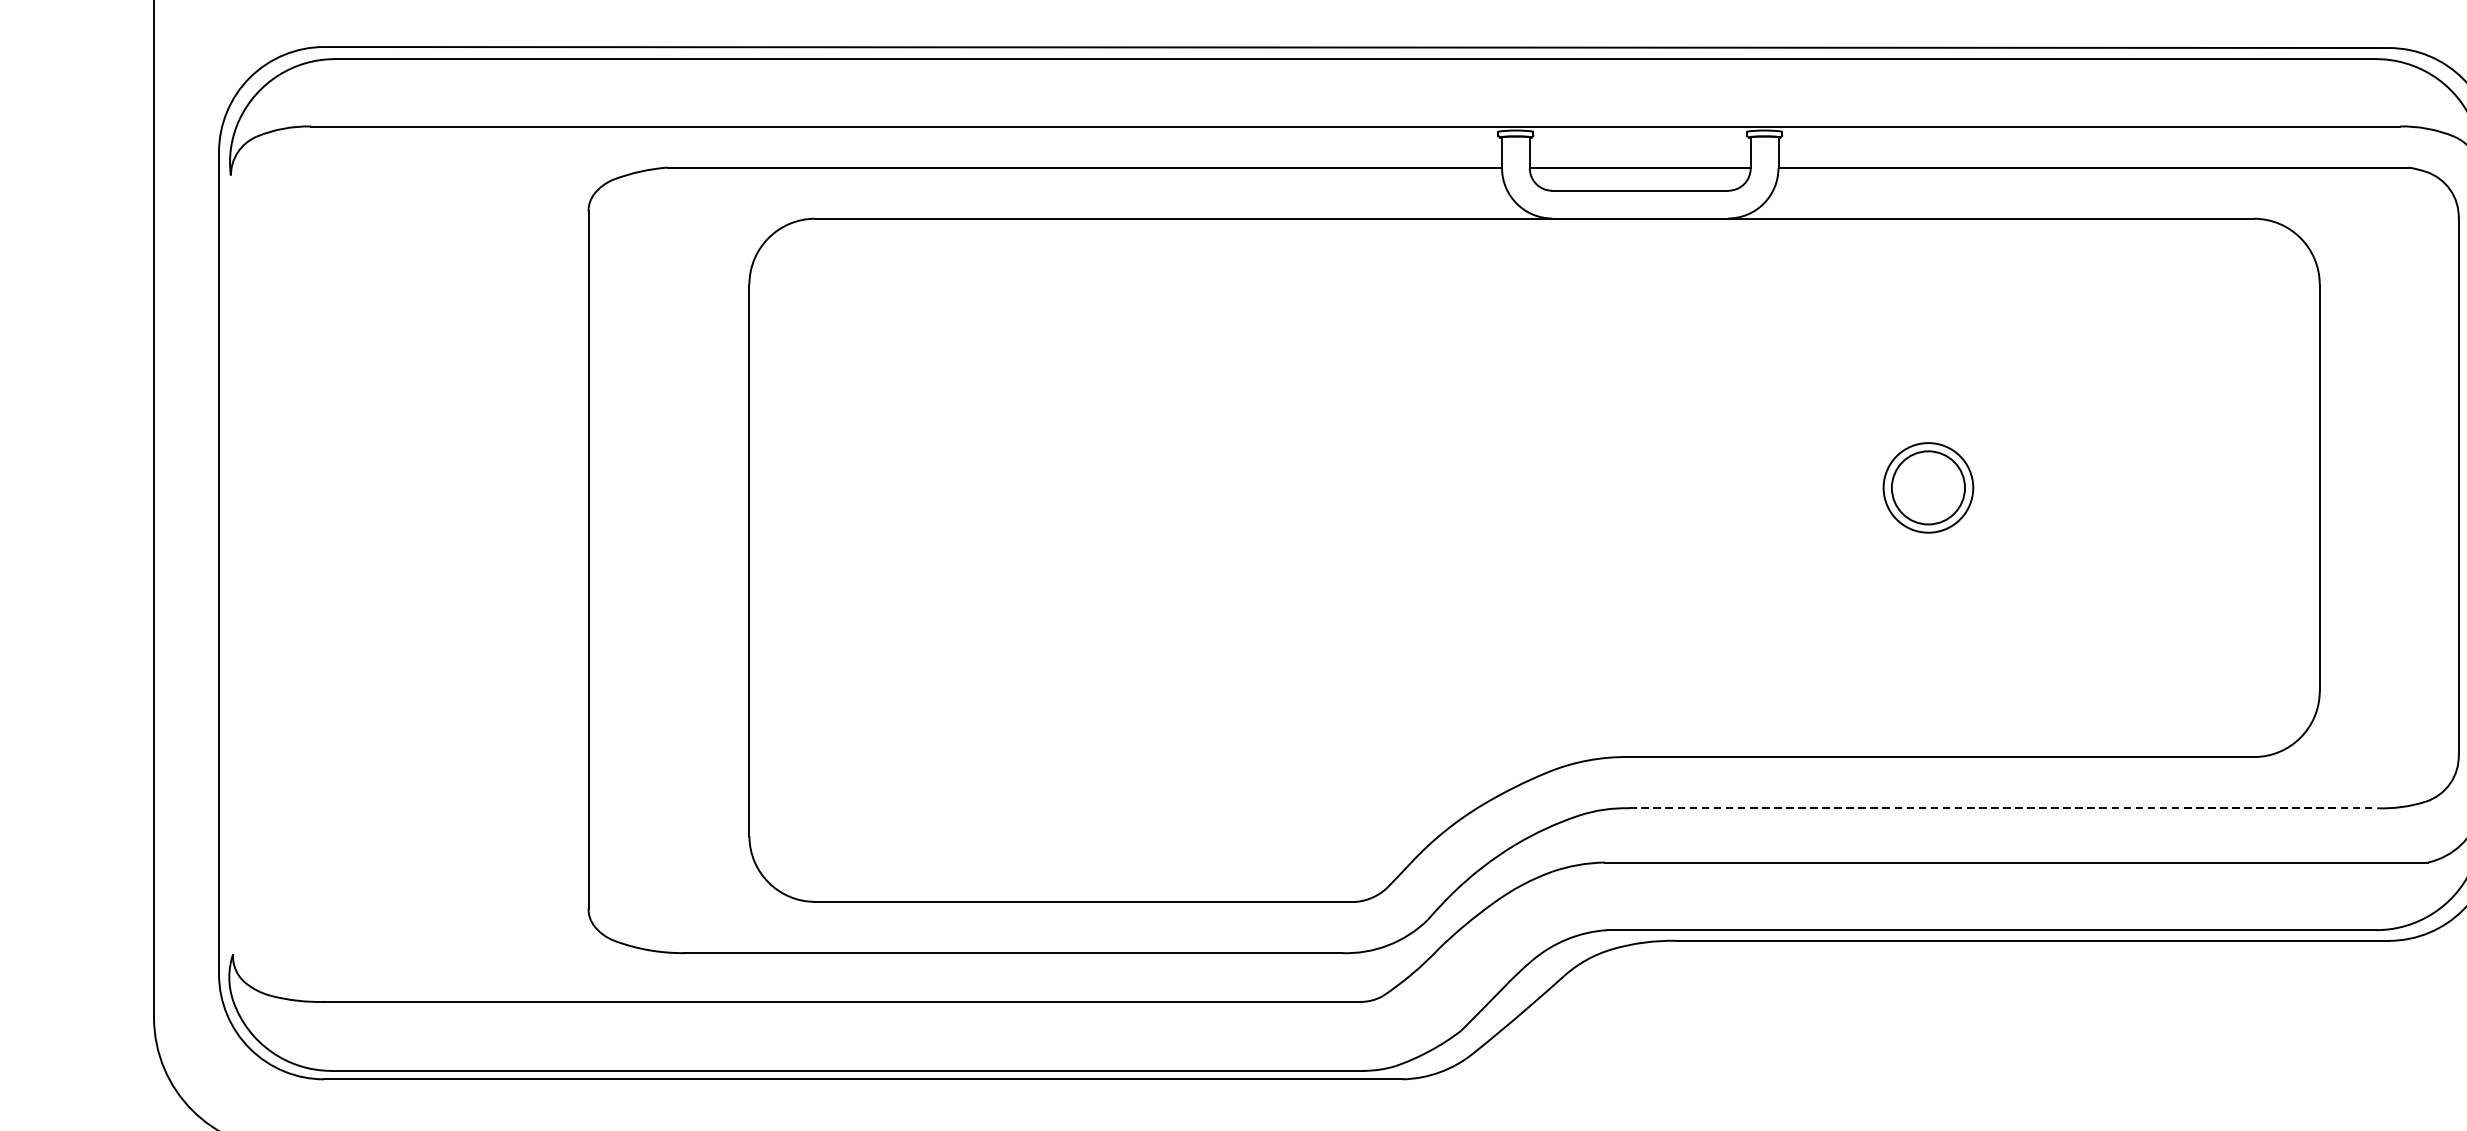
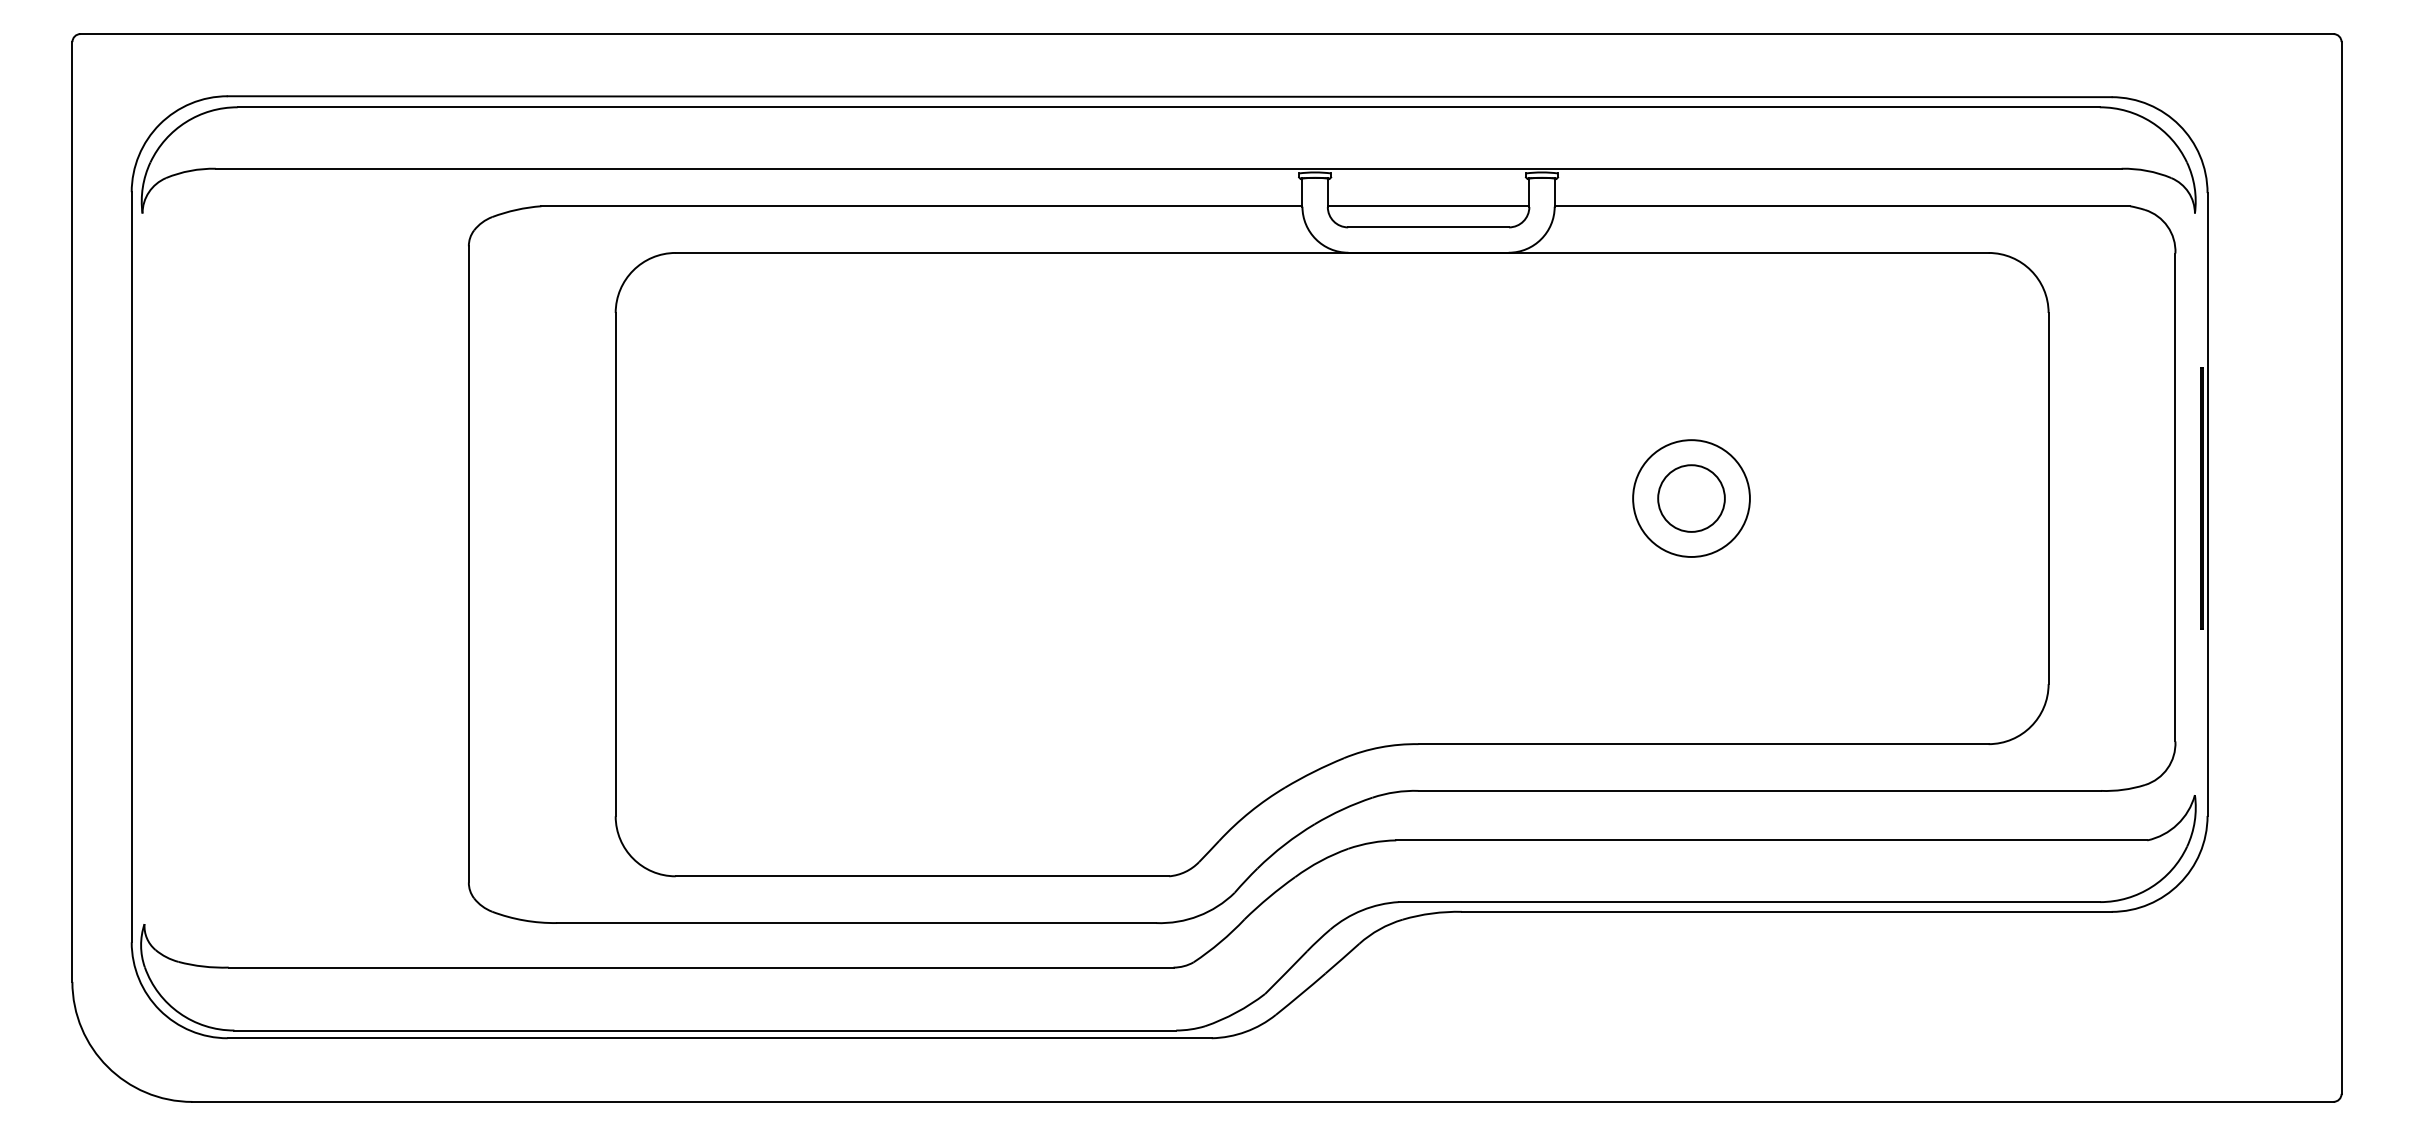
circle: (1928, 487) -> (1691, 498), size x1.43
line: (2004, 807) -> (1760, 790), dashed -> solid

